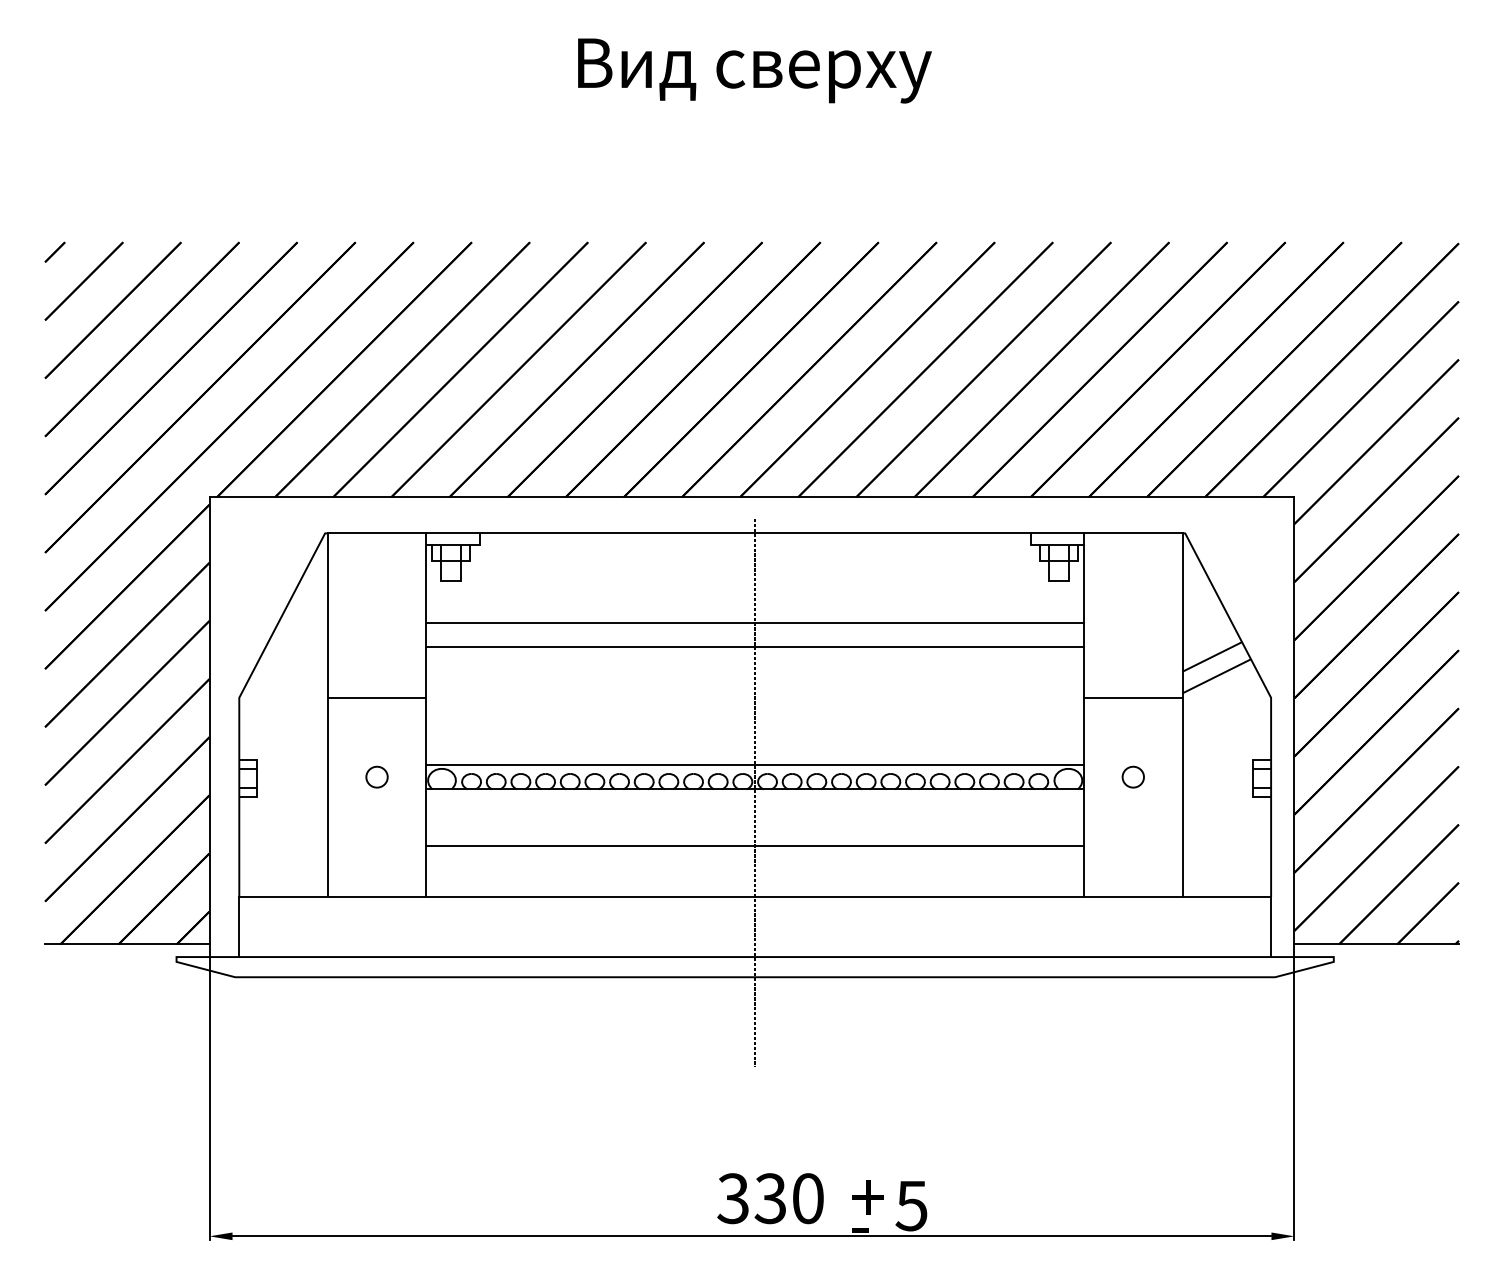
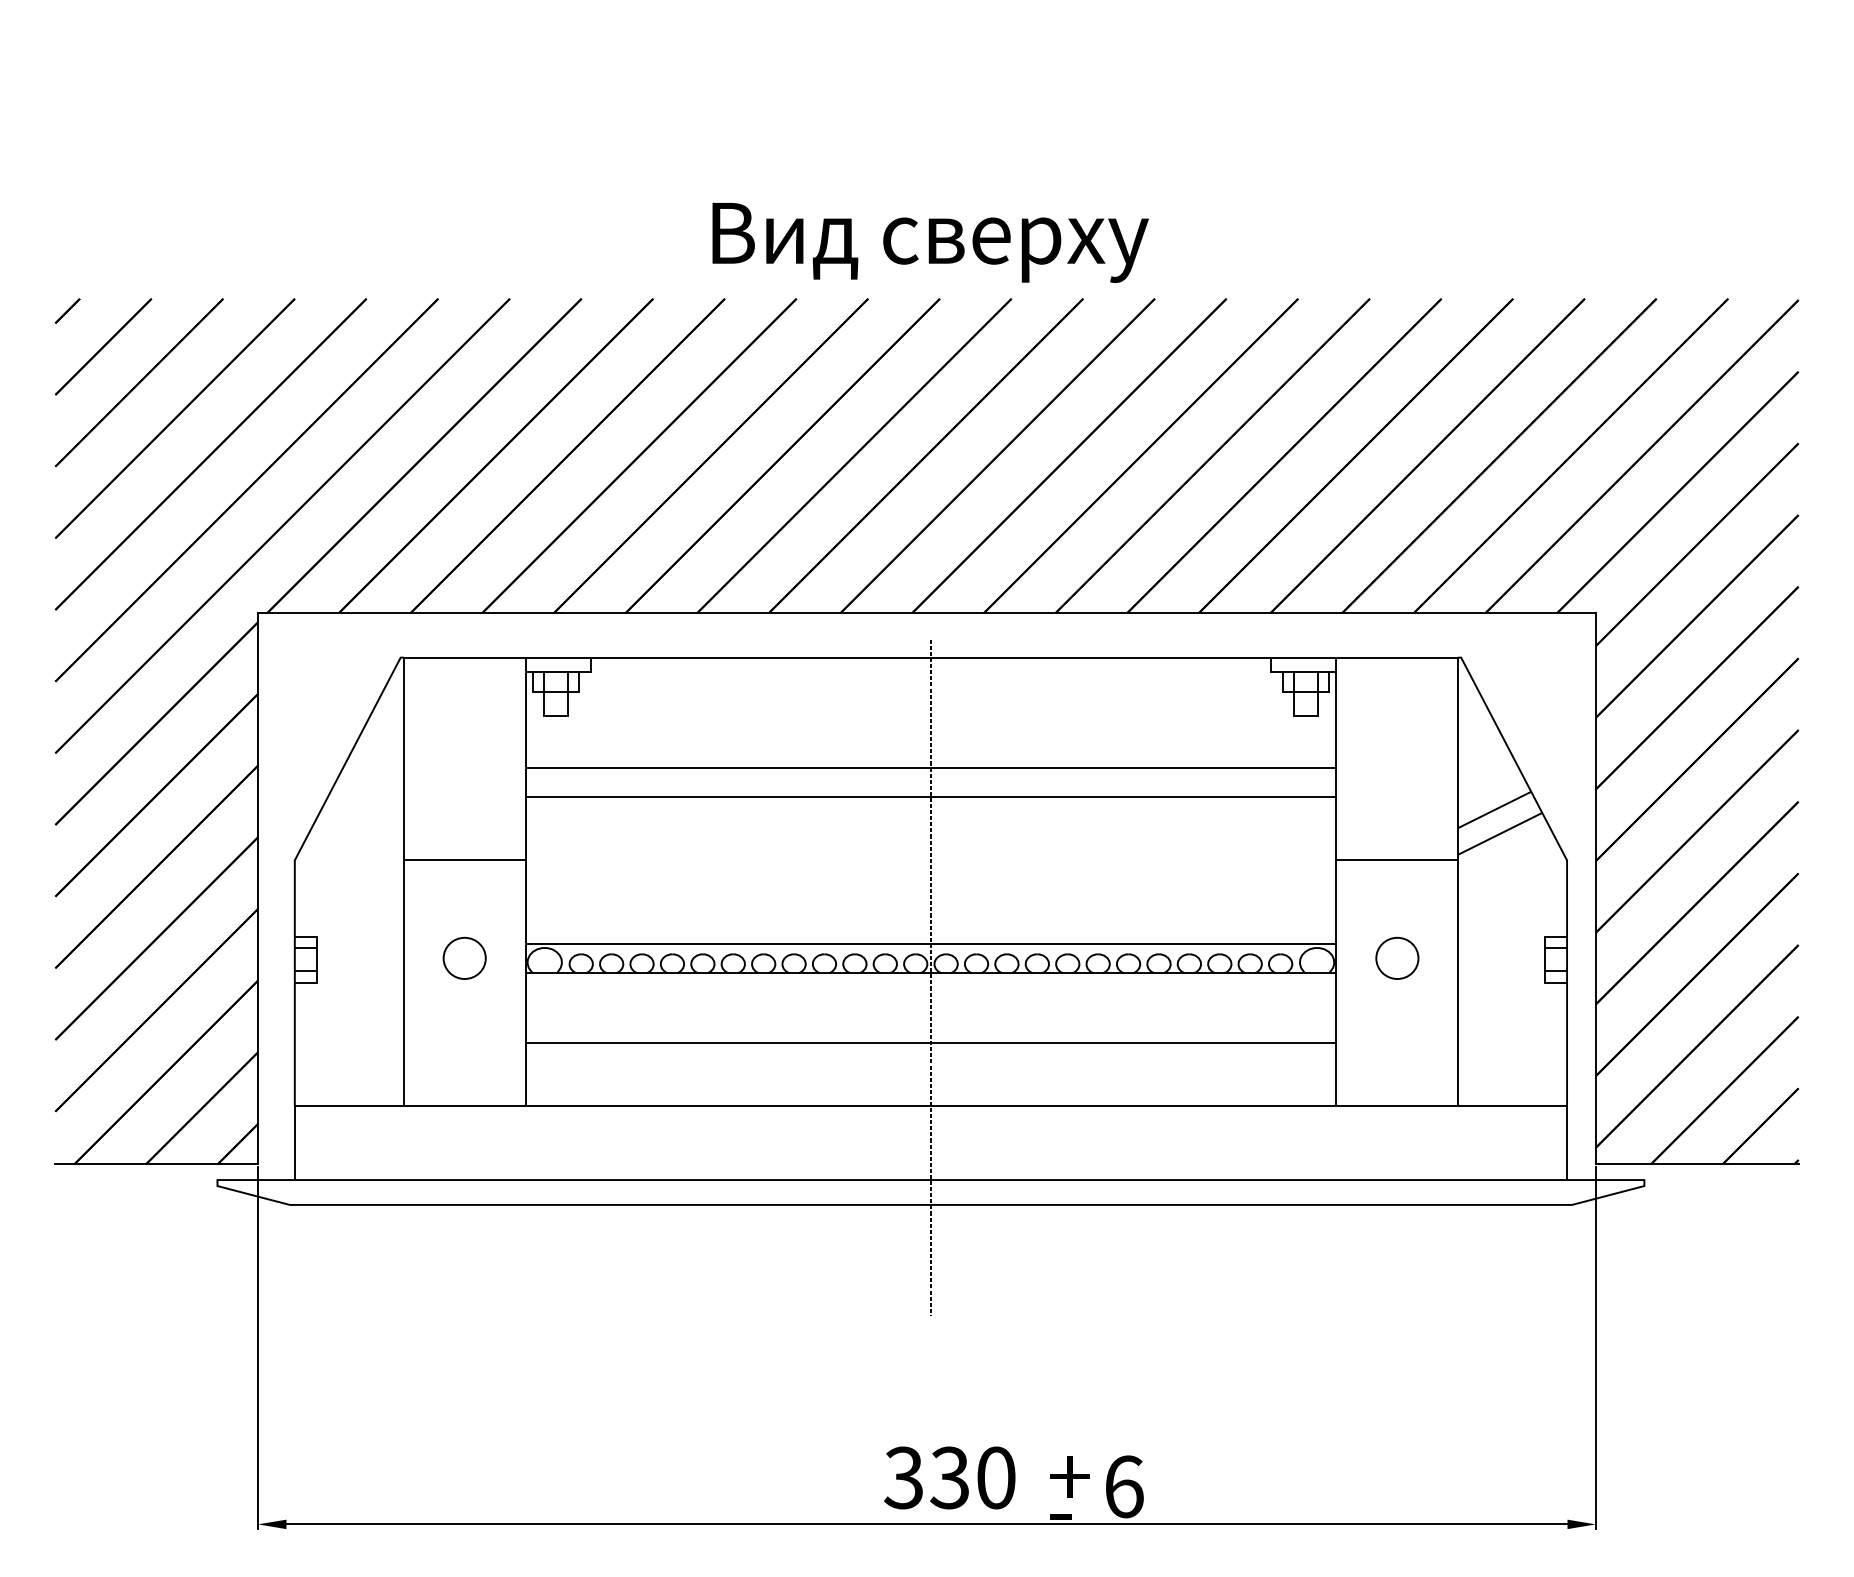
text: (754, 70) -> (930, 242), moved
part: (376, 776) -> (464, 957), size x1.6
part: (1132, 776) -> (1396, 957), size x1.6
text: (911, 1205) -> (1123, 1486), 5 -> 6

